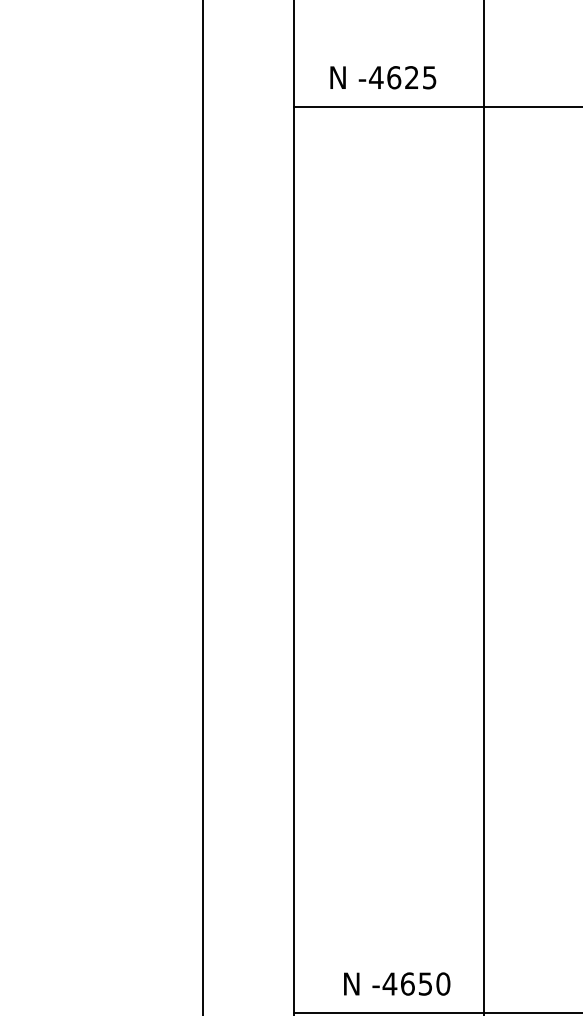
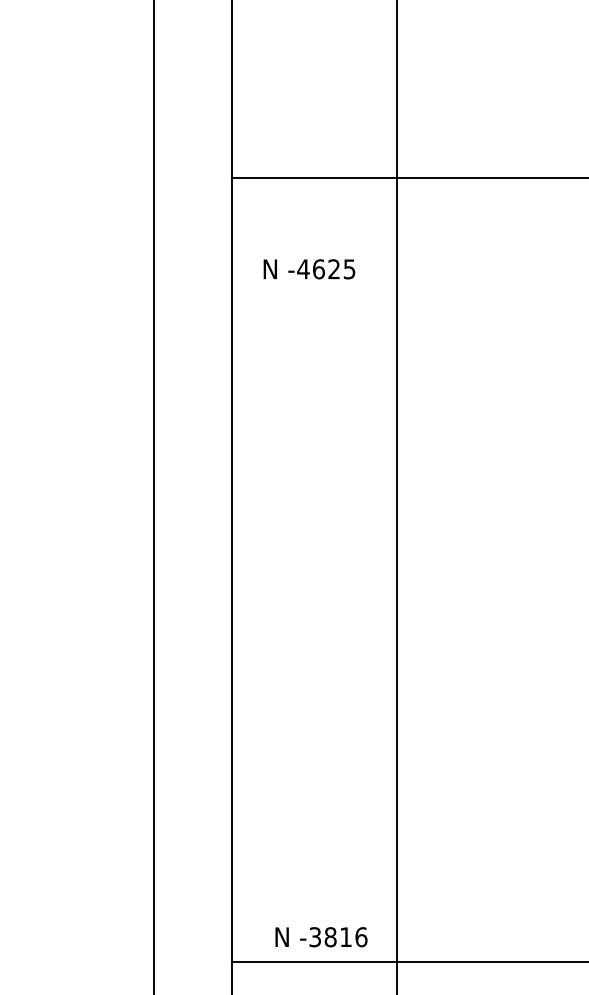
text: (383, 77) -> (309, 269), moved
text: (415, 984) -> (337, 937), -4650 -> -3816

